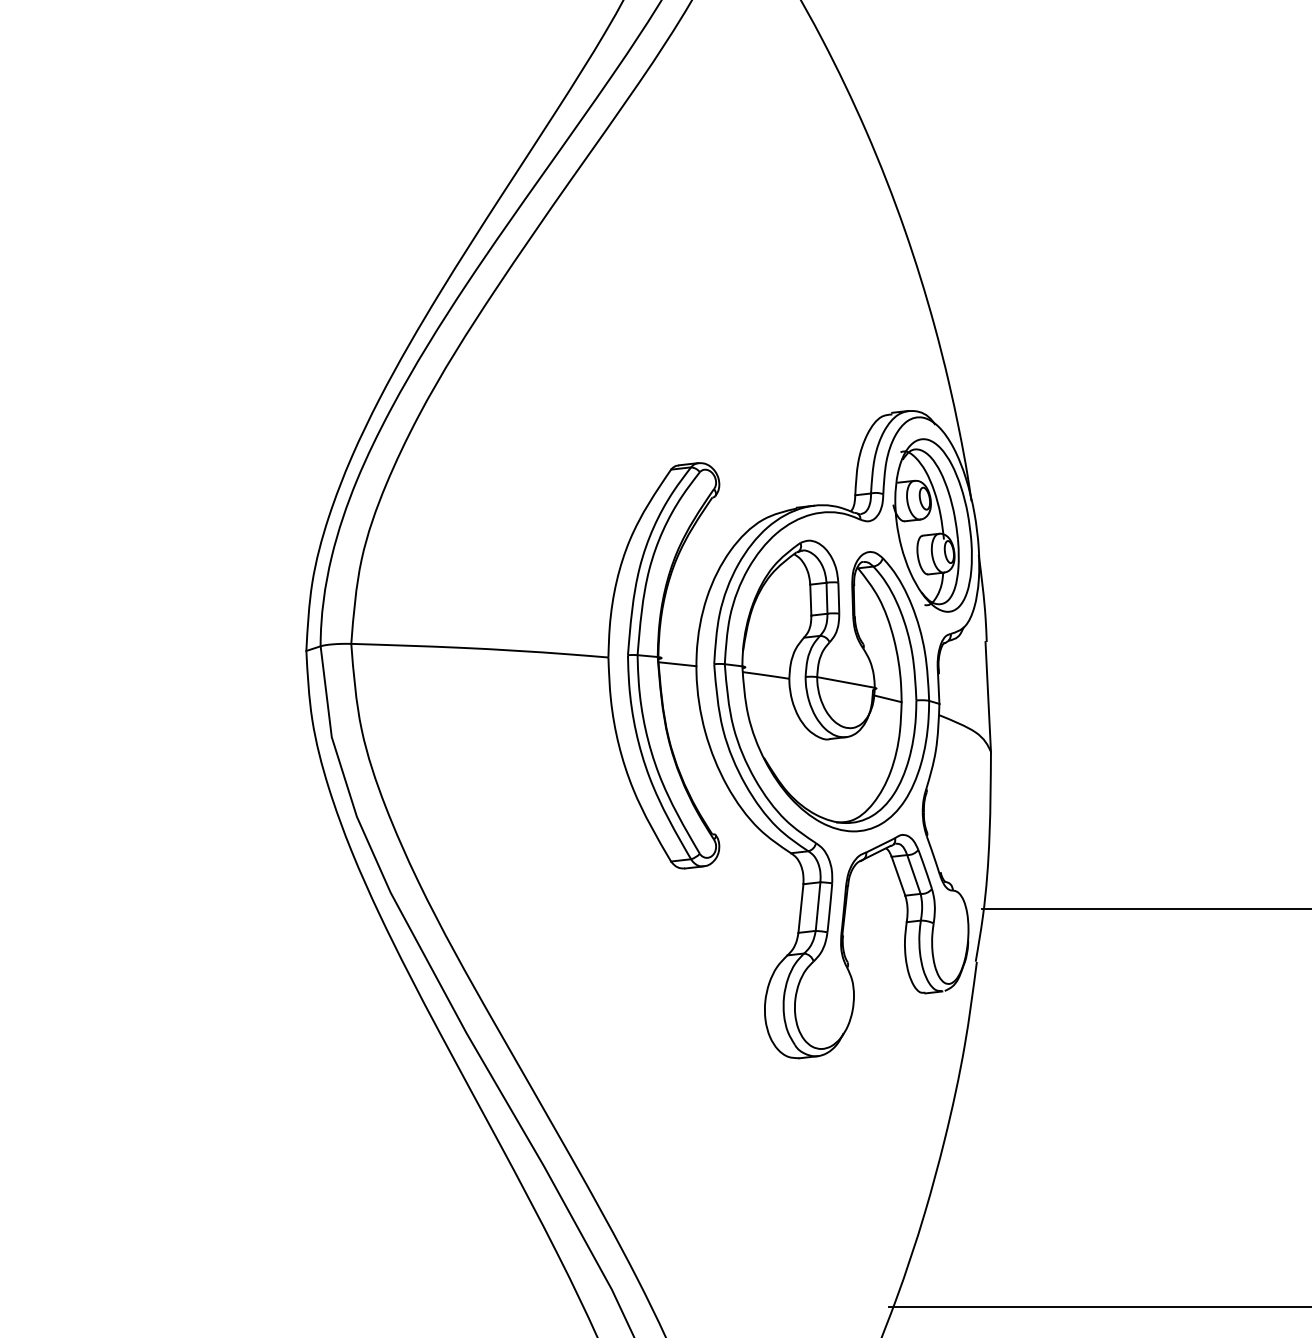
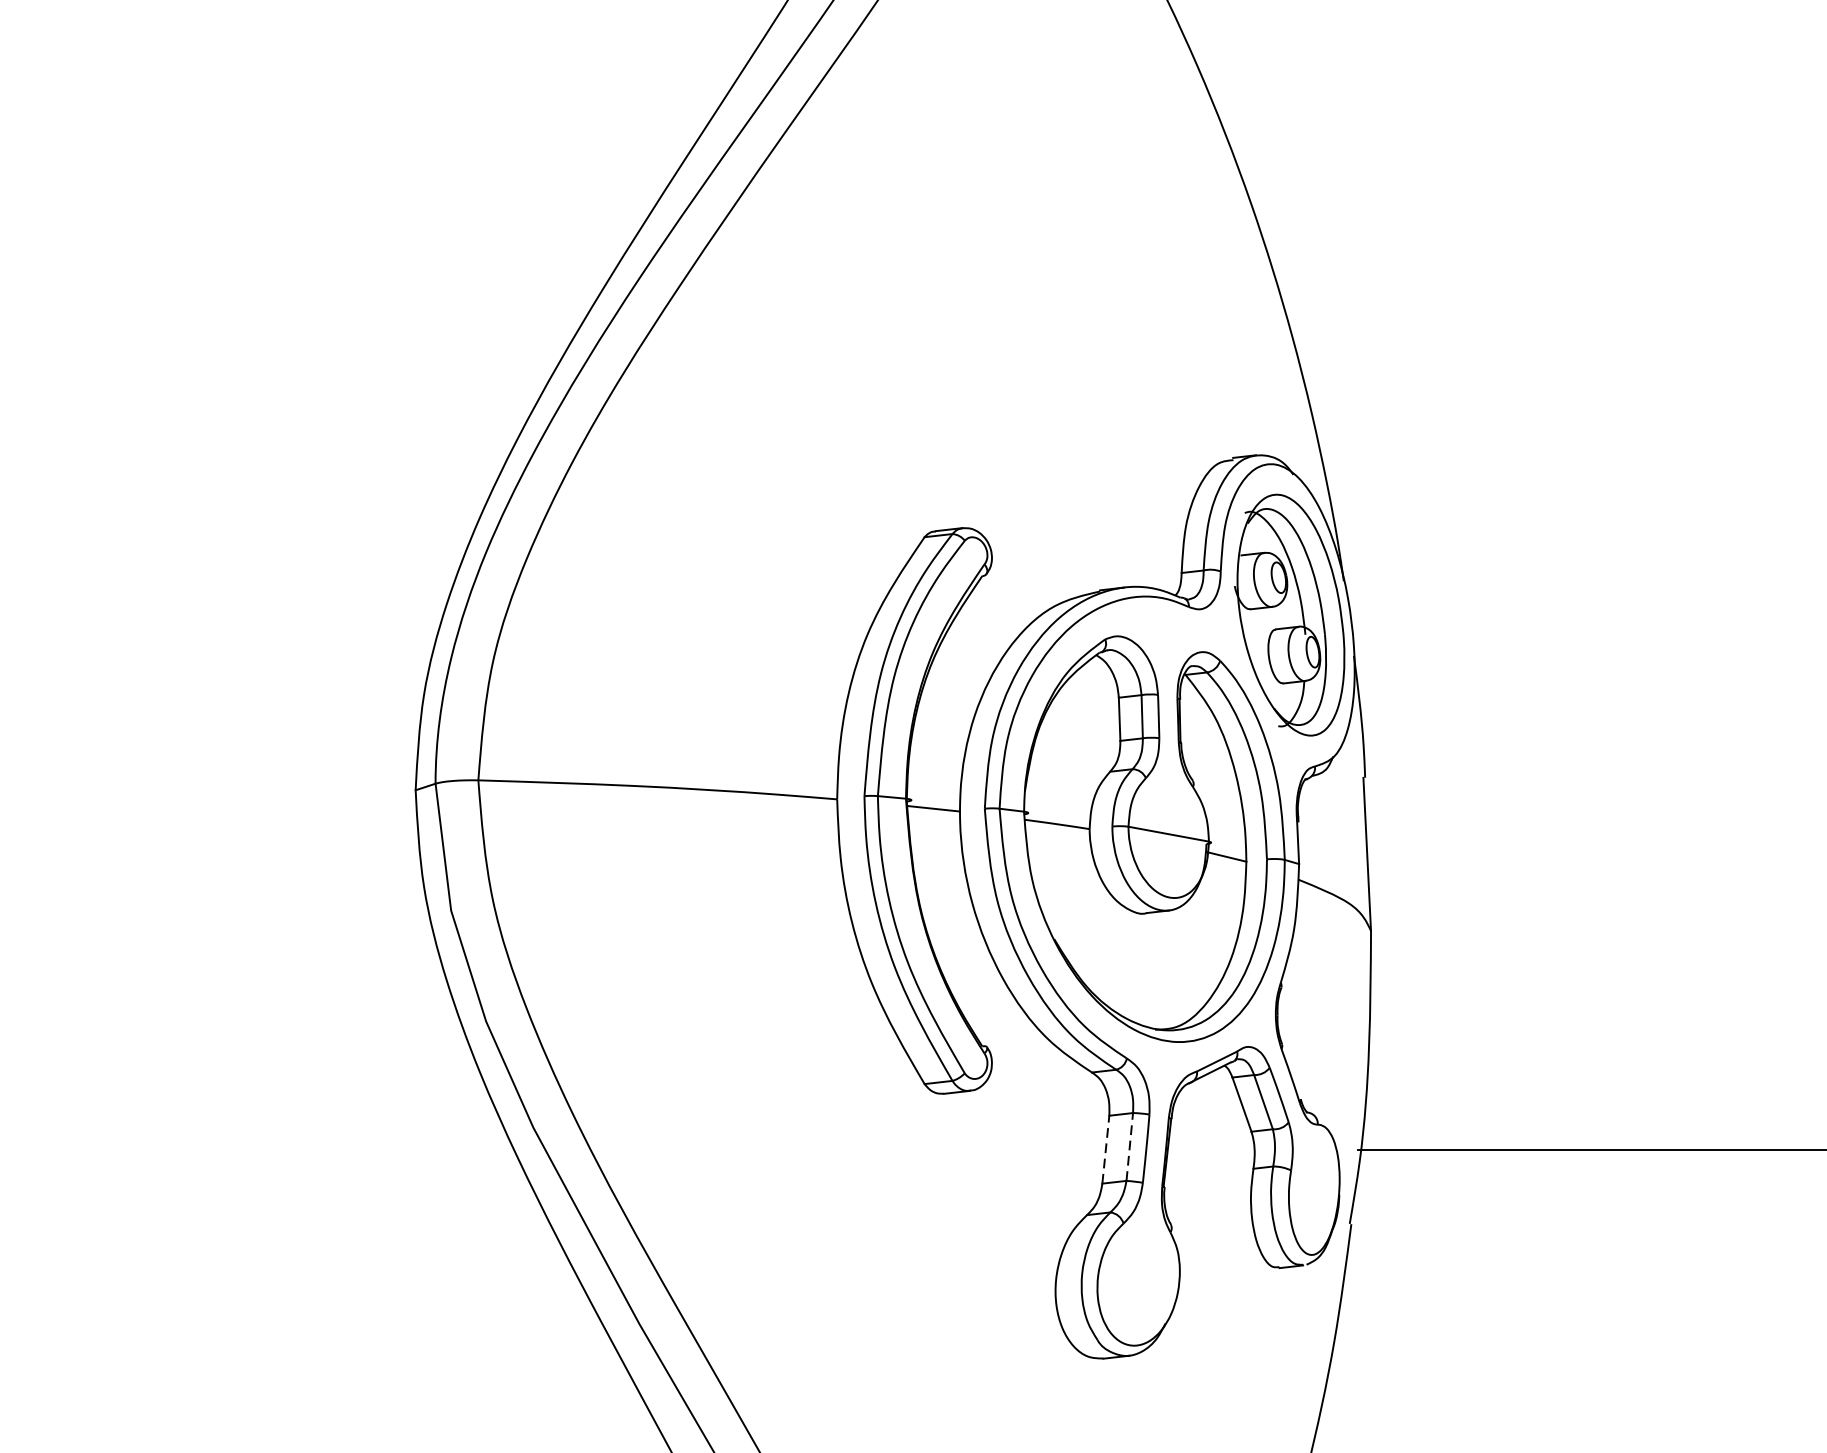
line: (818, 906) -> (1130, 1146), solid -> dashed
line: (801, 908) -> (1106, 1149), solid -> dashed

